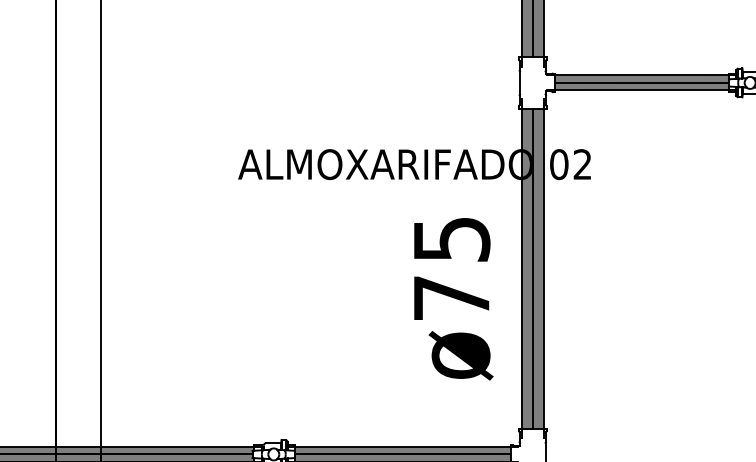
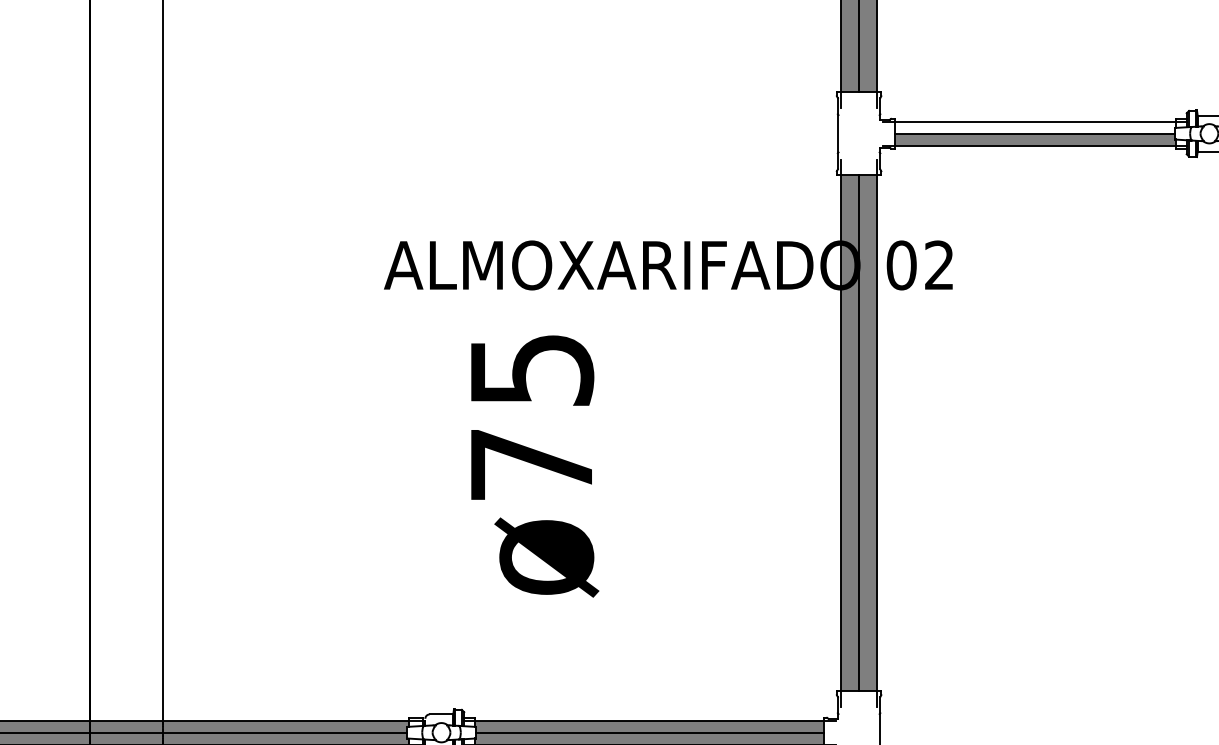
fill: (641, 78) -> (1034, 126), removed
text: (453, 299) -> (534, 466), moved

